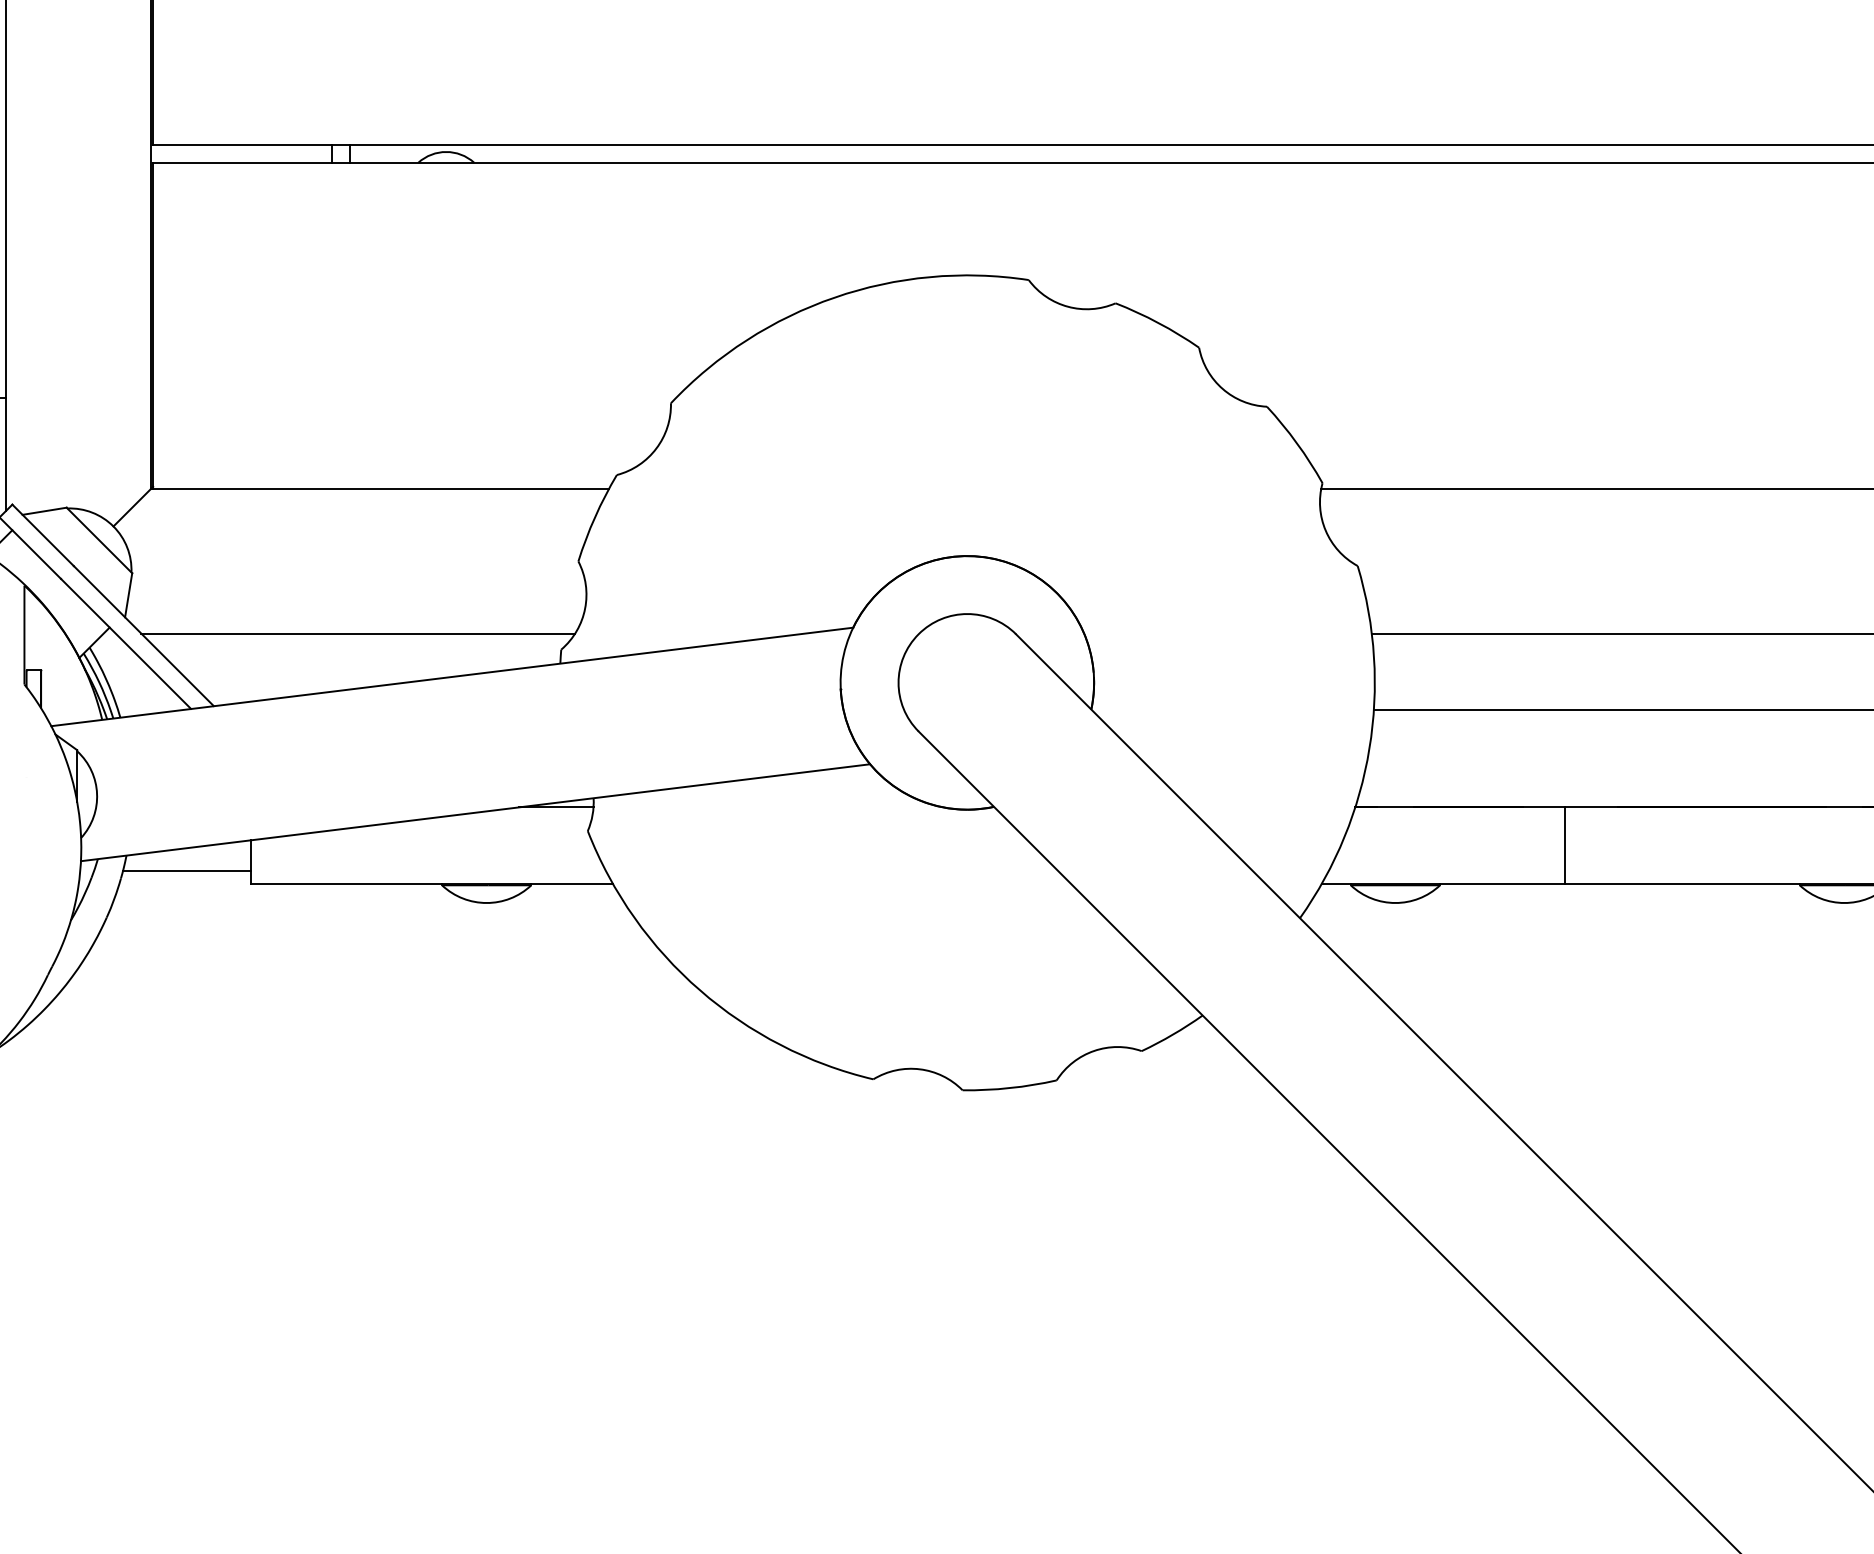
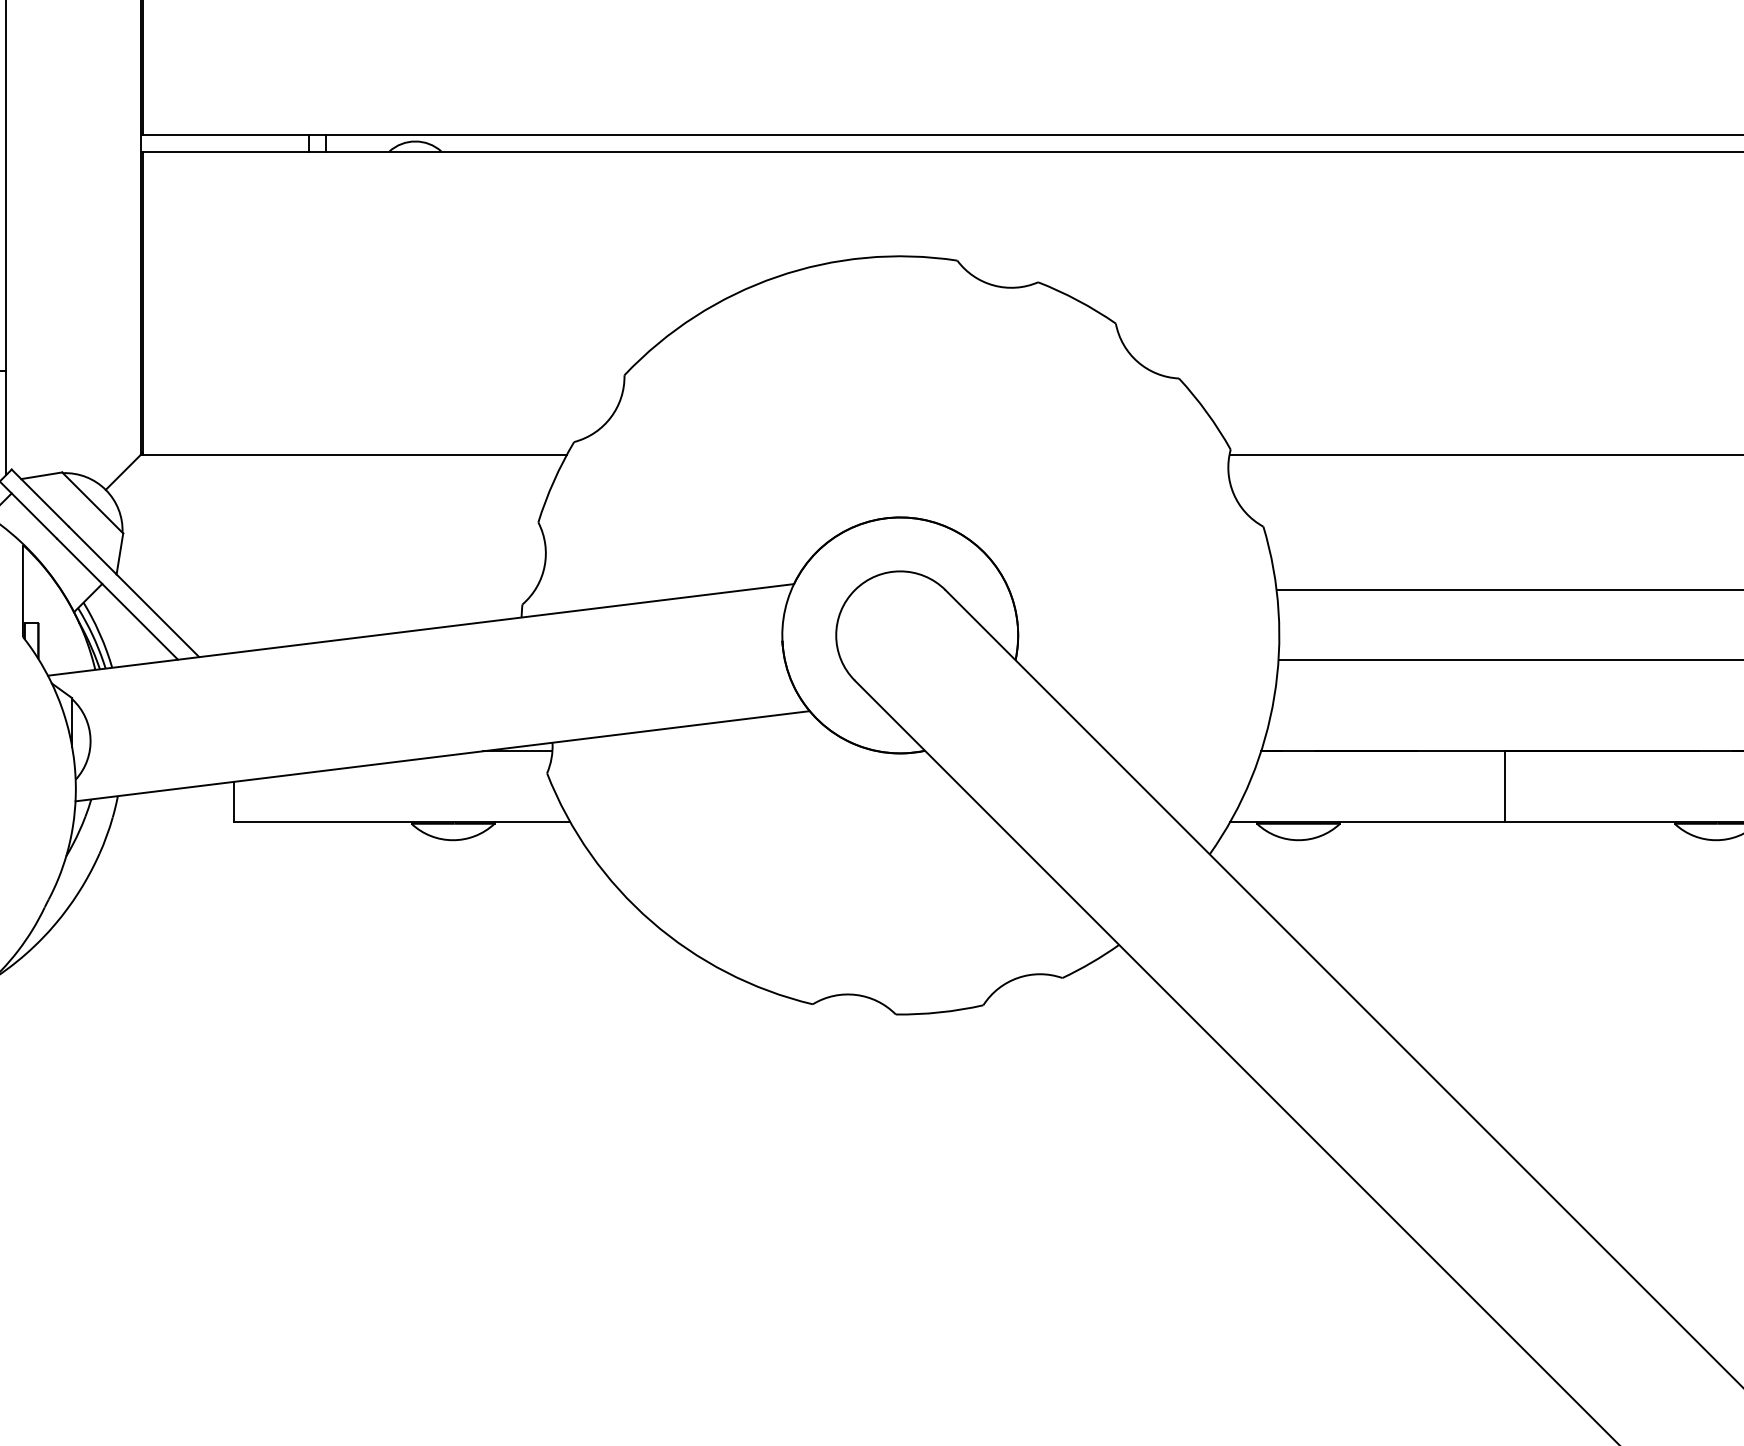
line: (358, 633) -> (333, 589), removed
line: (1565, 845) -> (1505, 786), moved
line: (186, 870) -> (173, 809), removed

